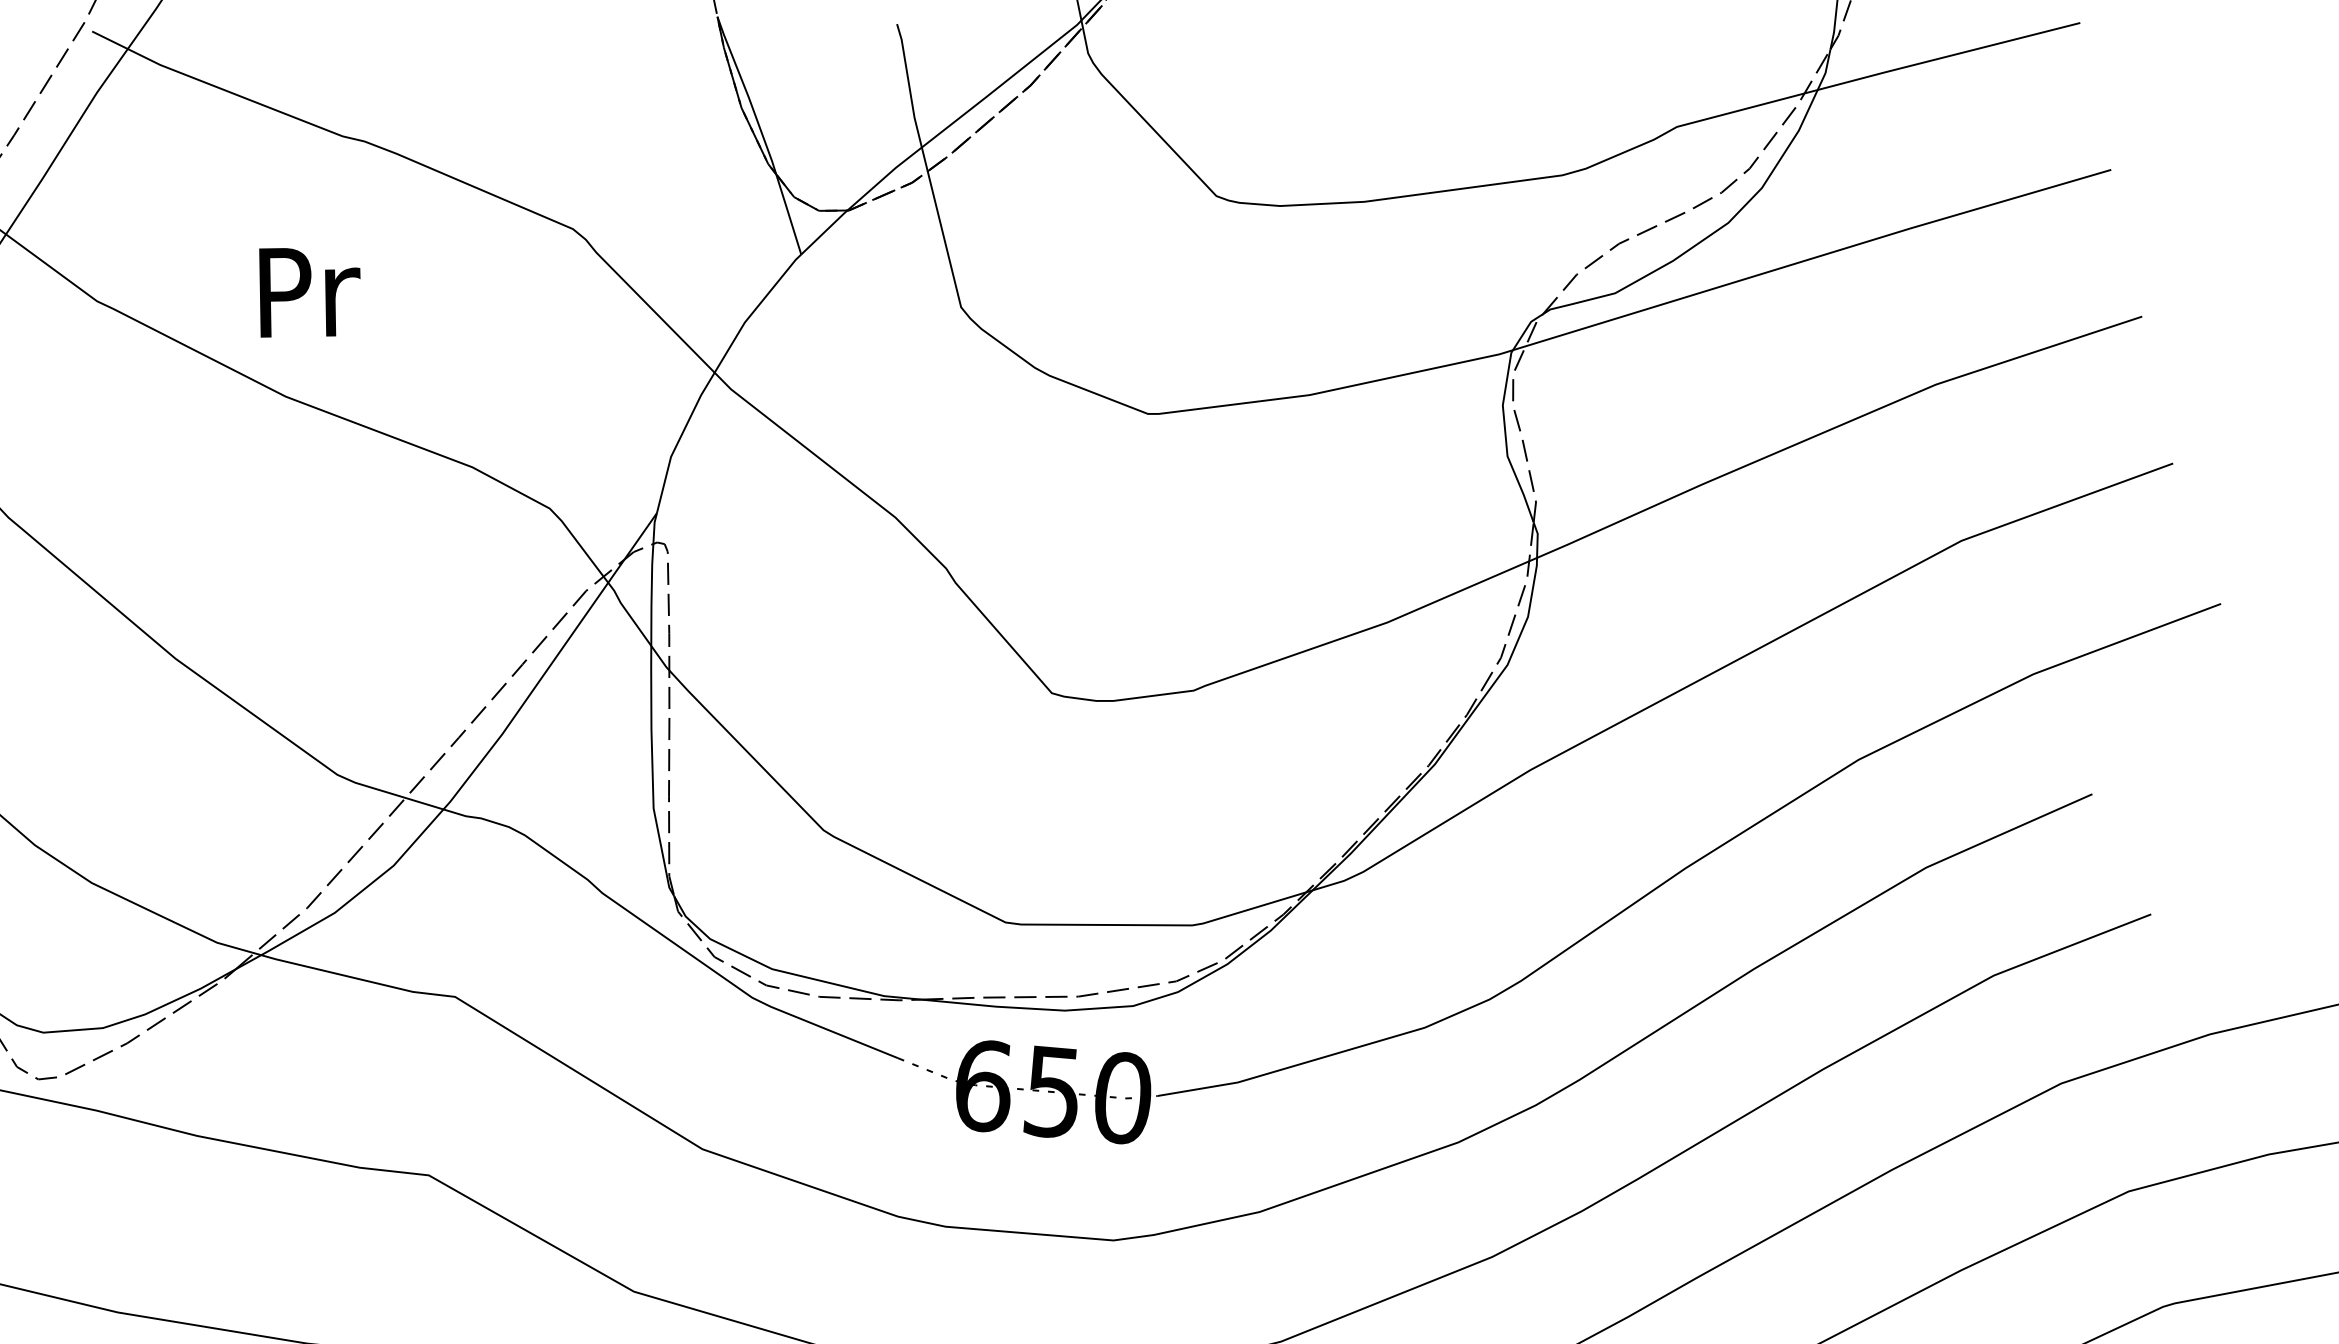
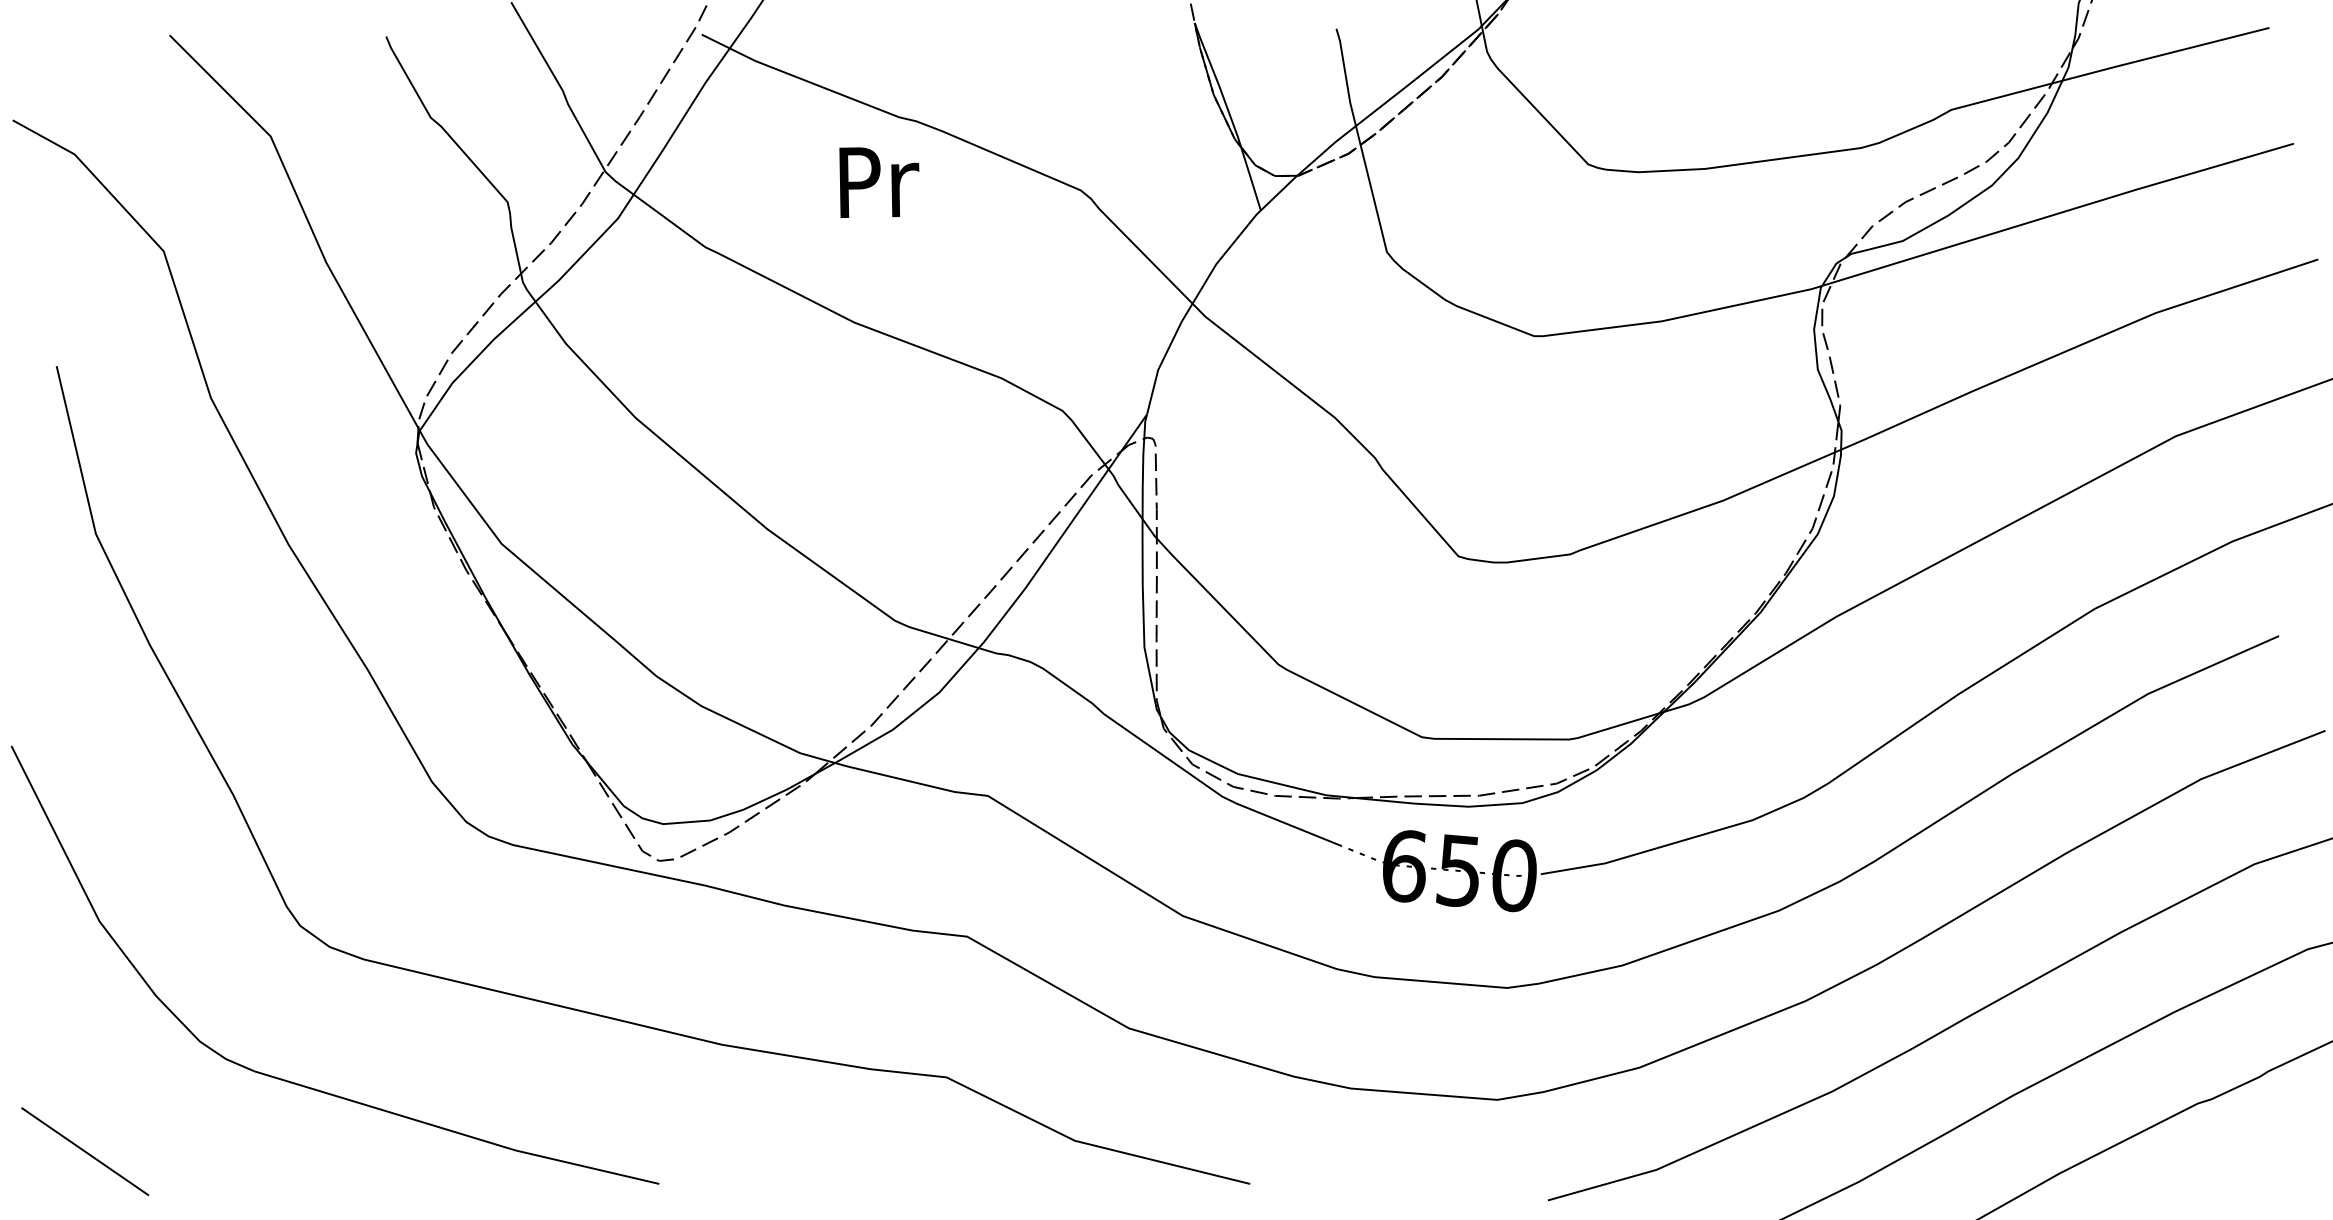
text: (310, 292) -> (879, 182), moved

